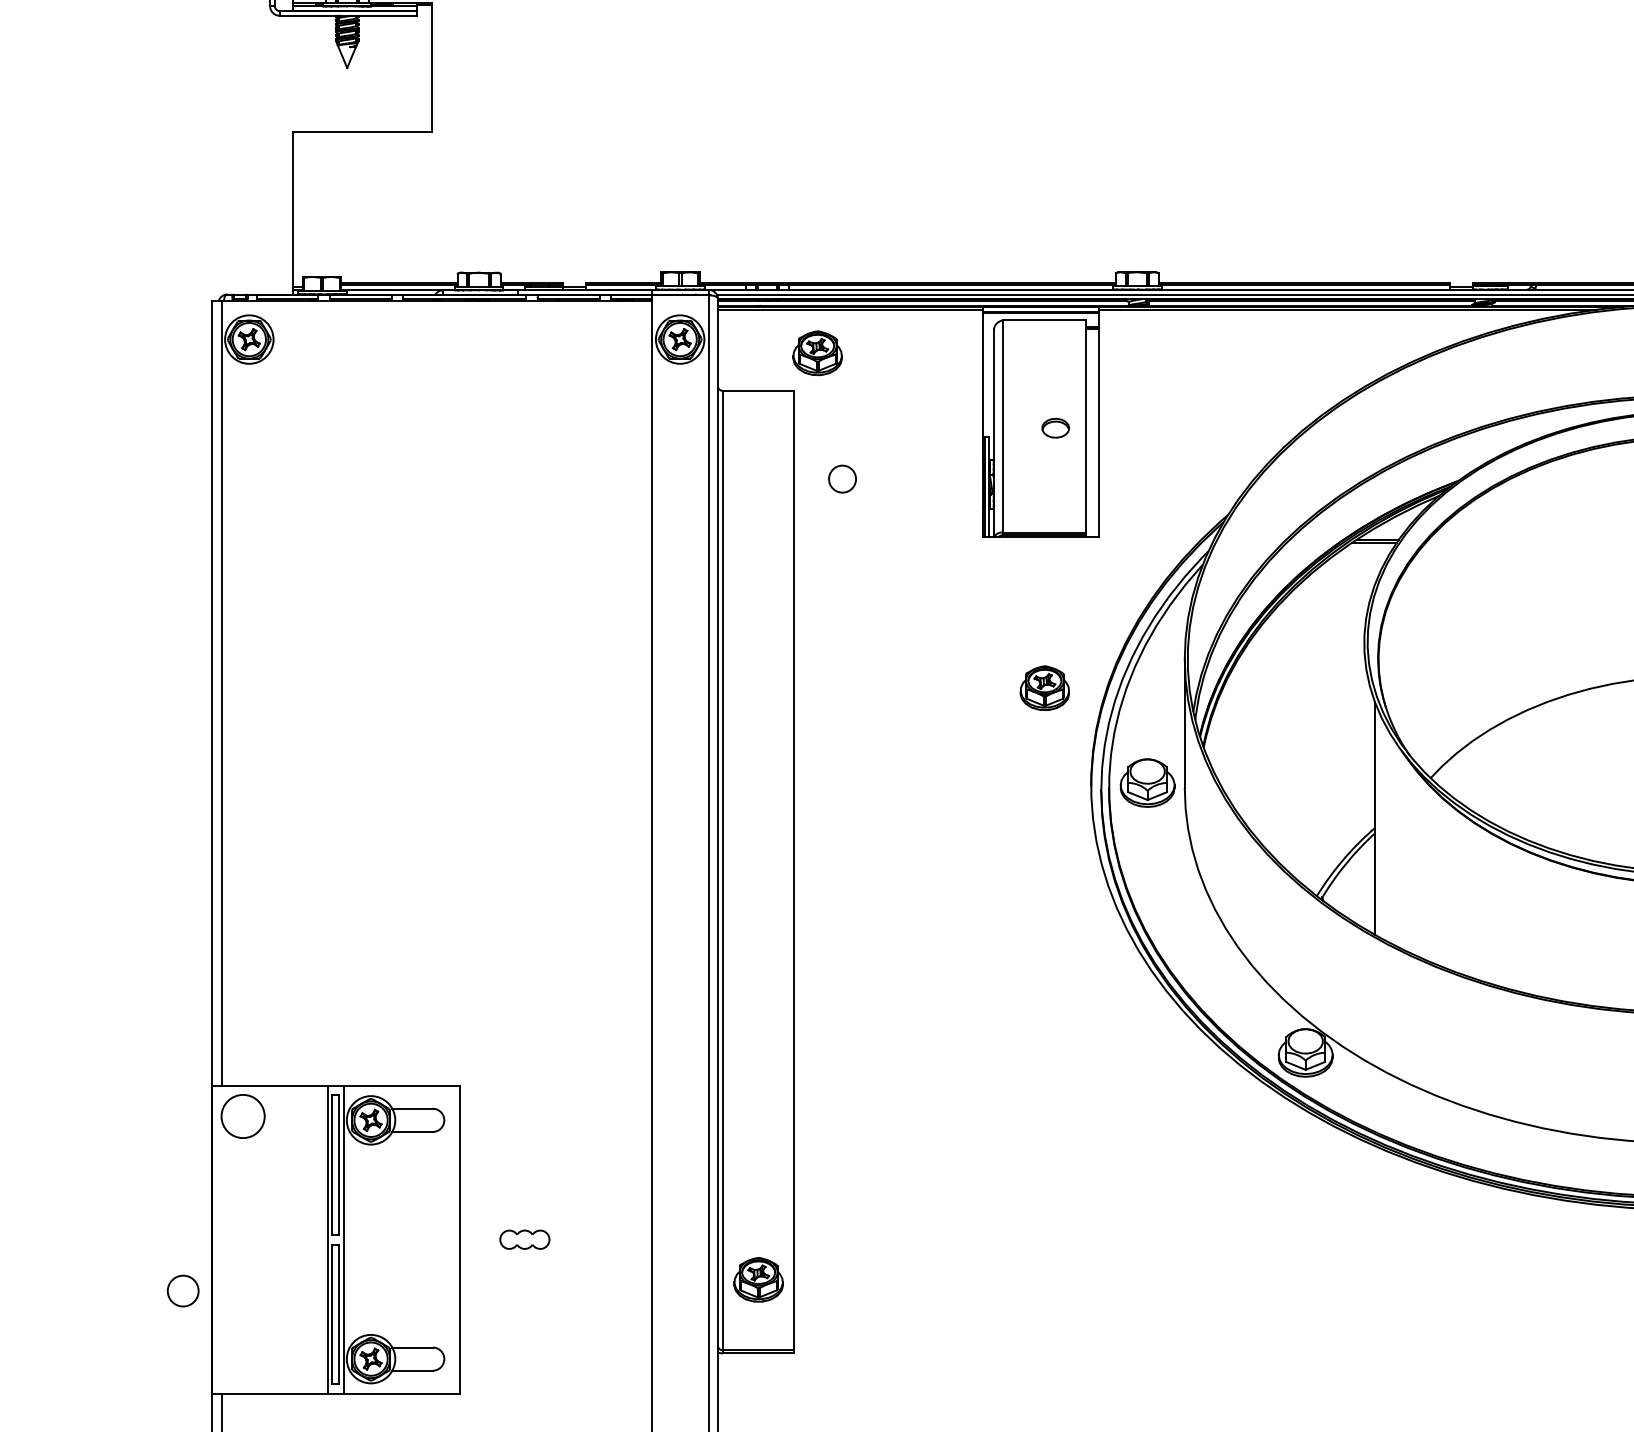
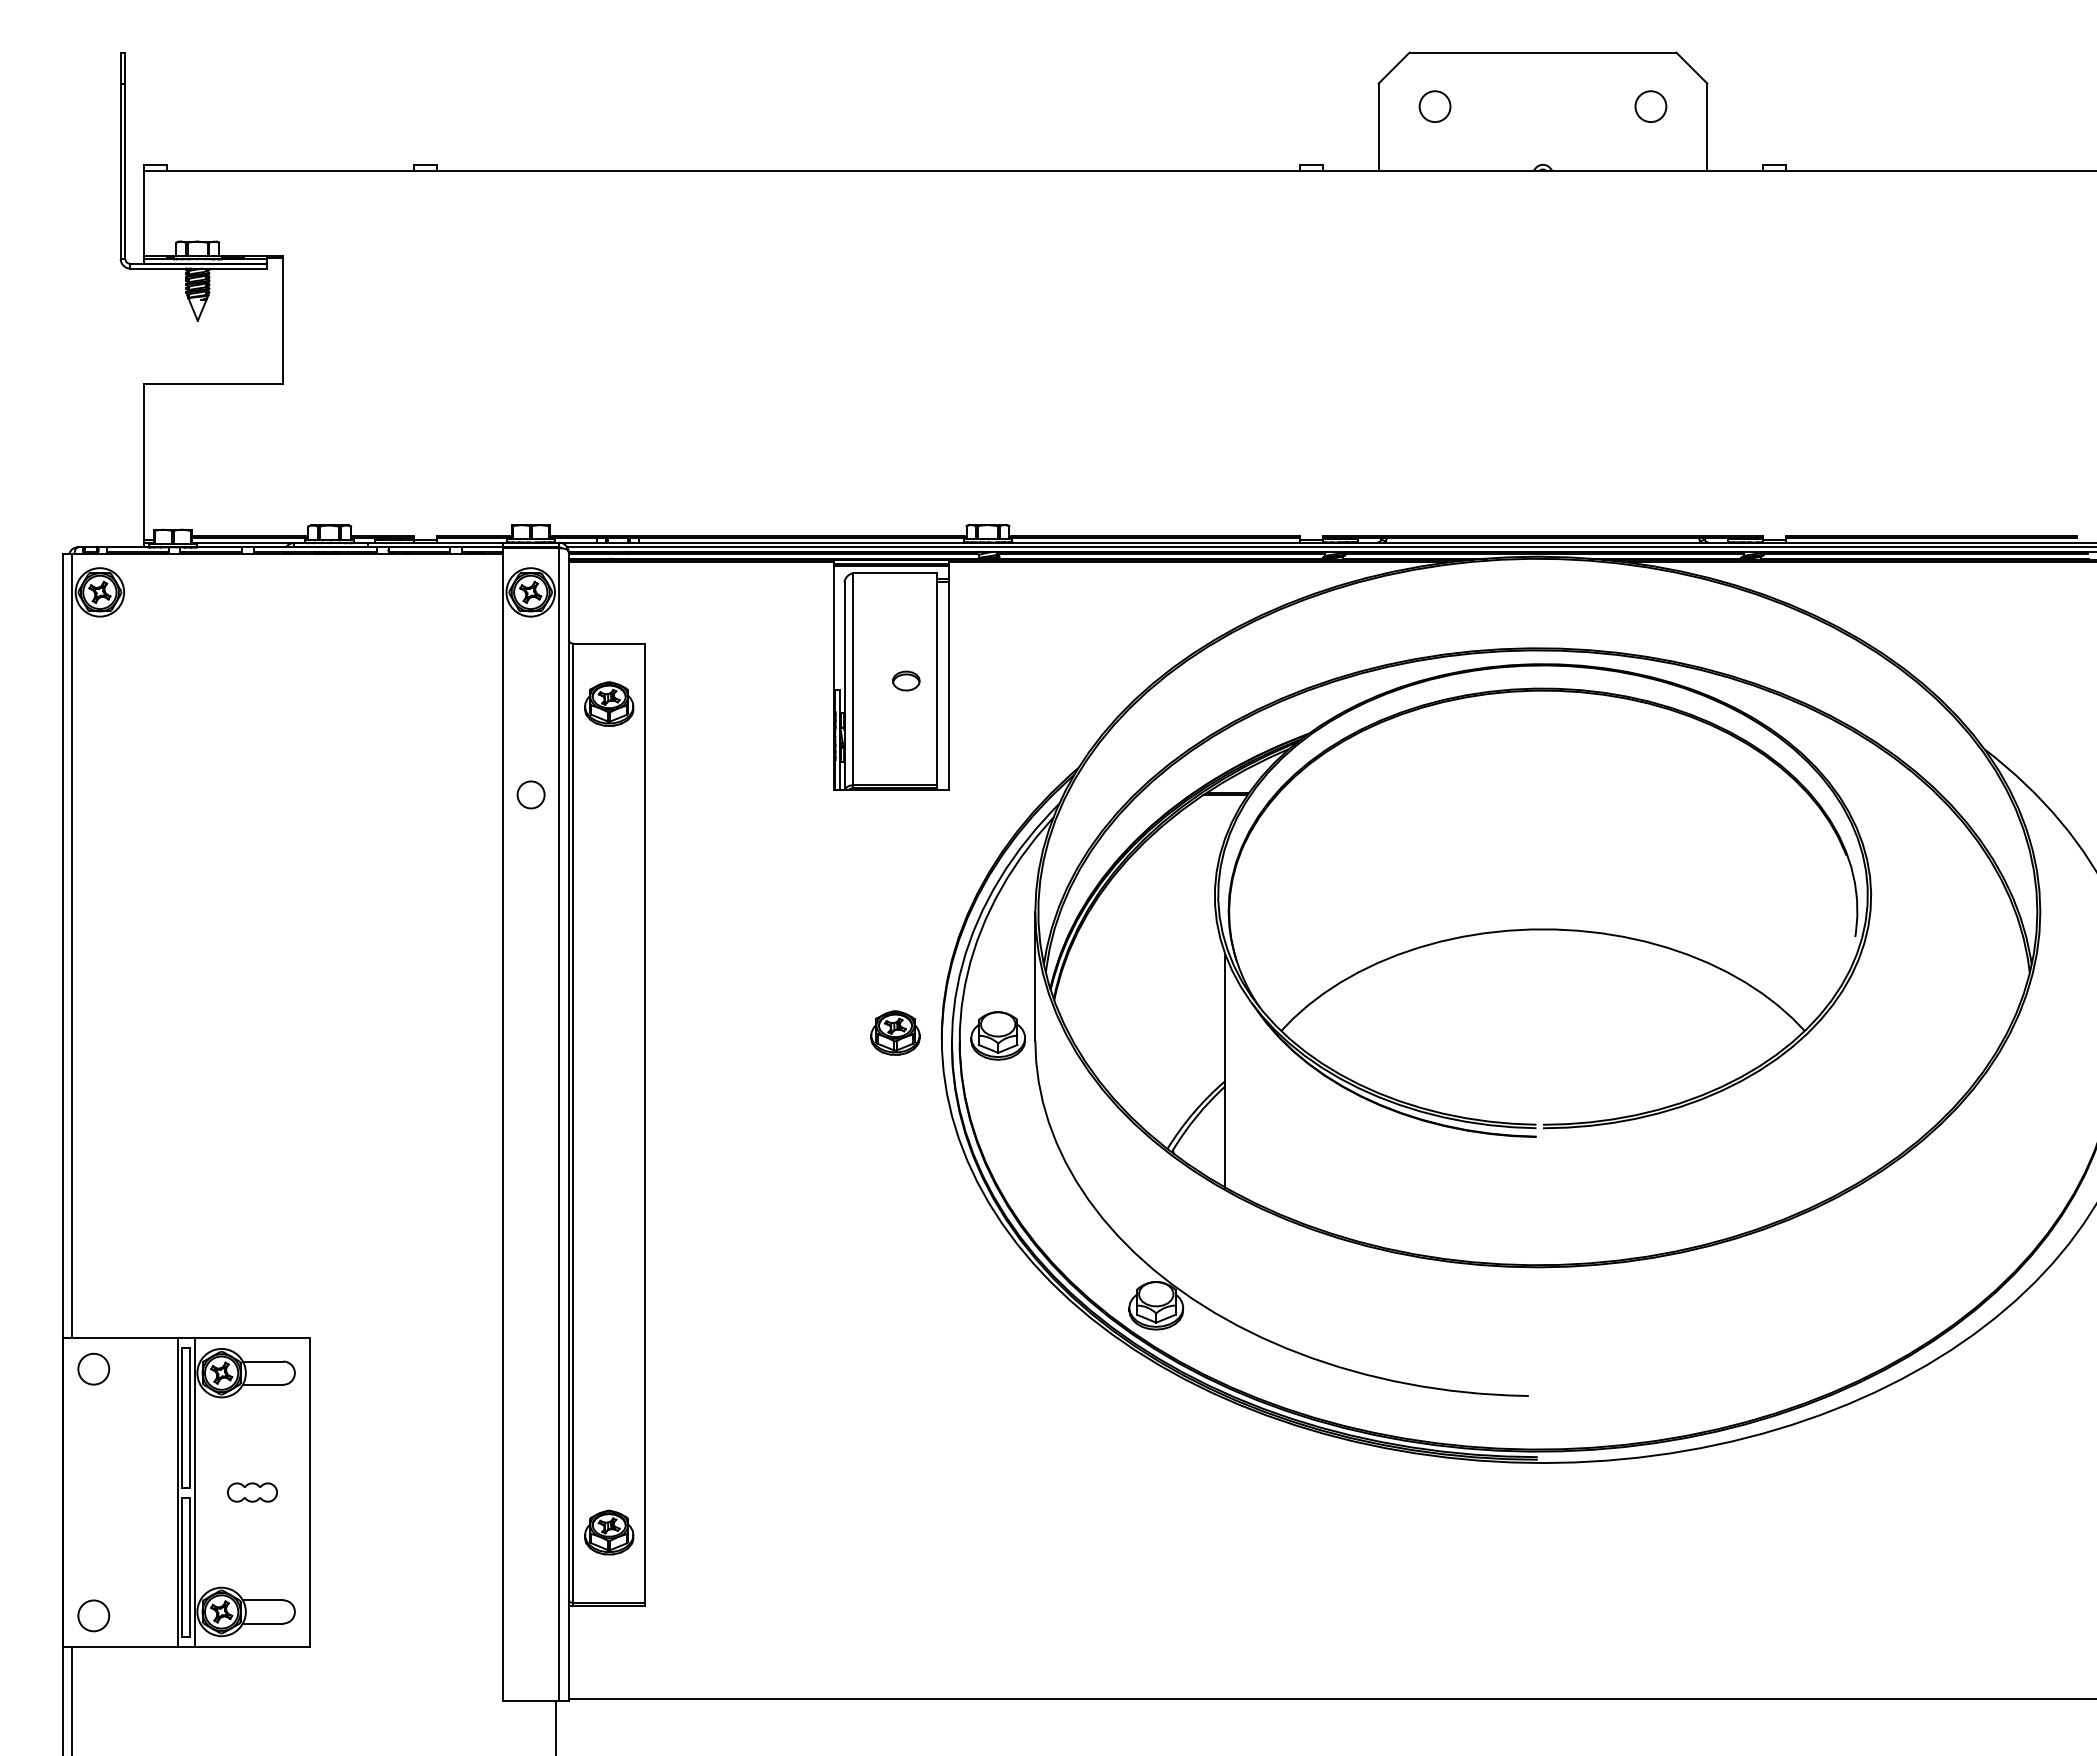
part: (817, 352) -> (609, 703), moved
circle: (841, 478) -> (530, 794), moved
part: (1044, 687) -> (895, 1032), moved
circle: (242, 1115) -> (93, 1368), size x0.71
part: (524, 1239) -> (252, 1492), moved
circle: (182, 1290) -> (93, 1615), moved

